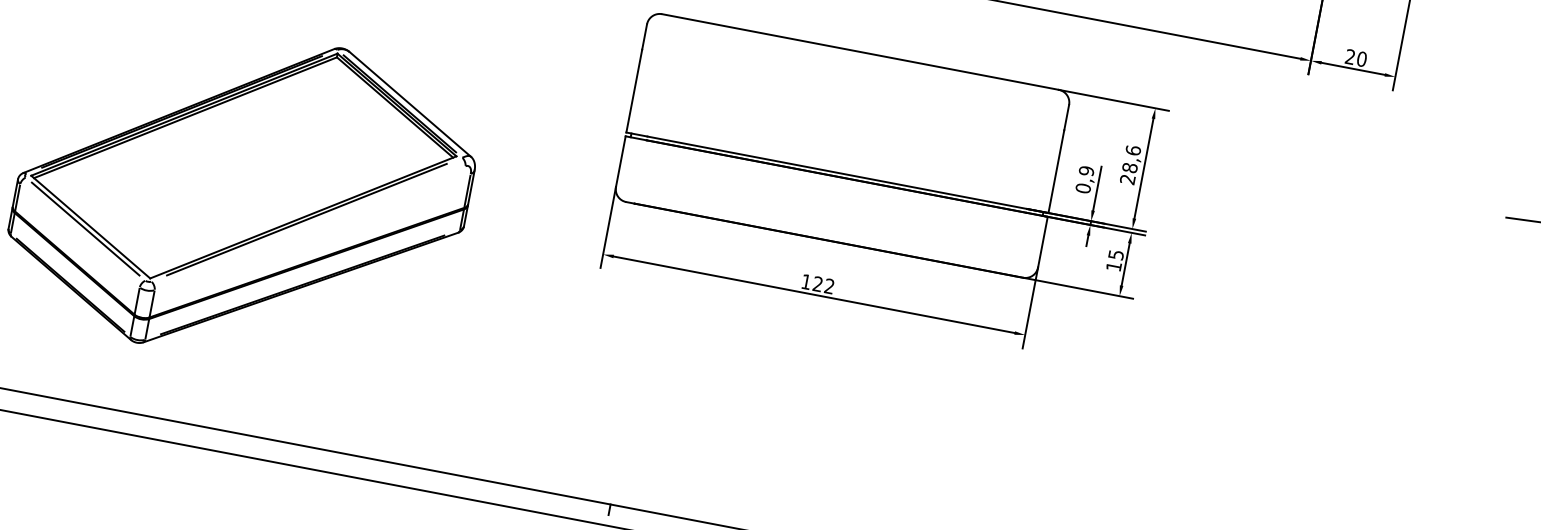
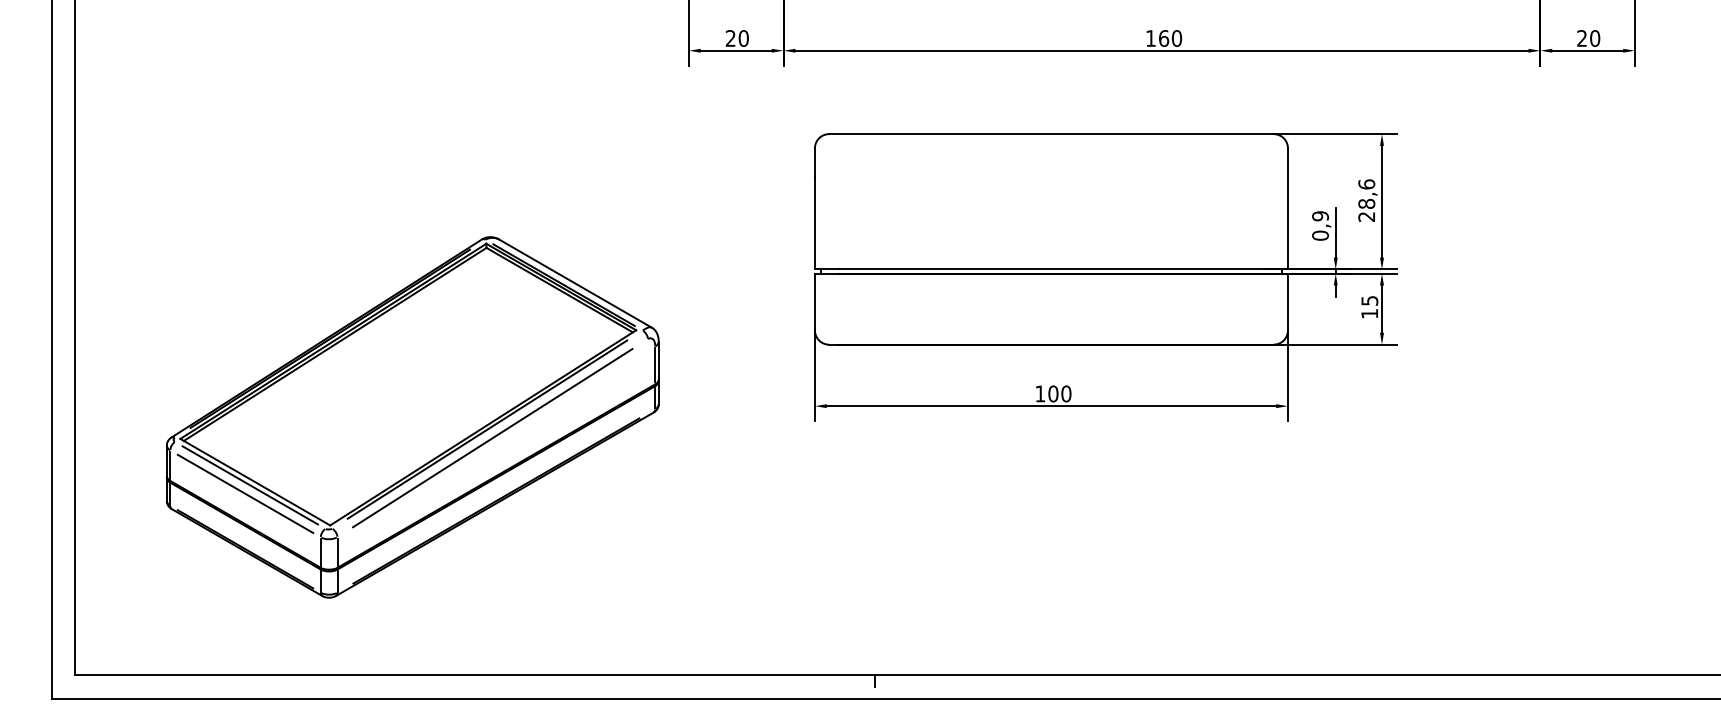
line: (309, 228) -> (492, 438), added
line: (80, 235) -> (245, 493), added
text: (823, 284) -> (1059, 393), 122 -> 100

